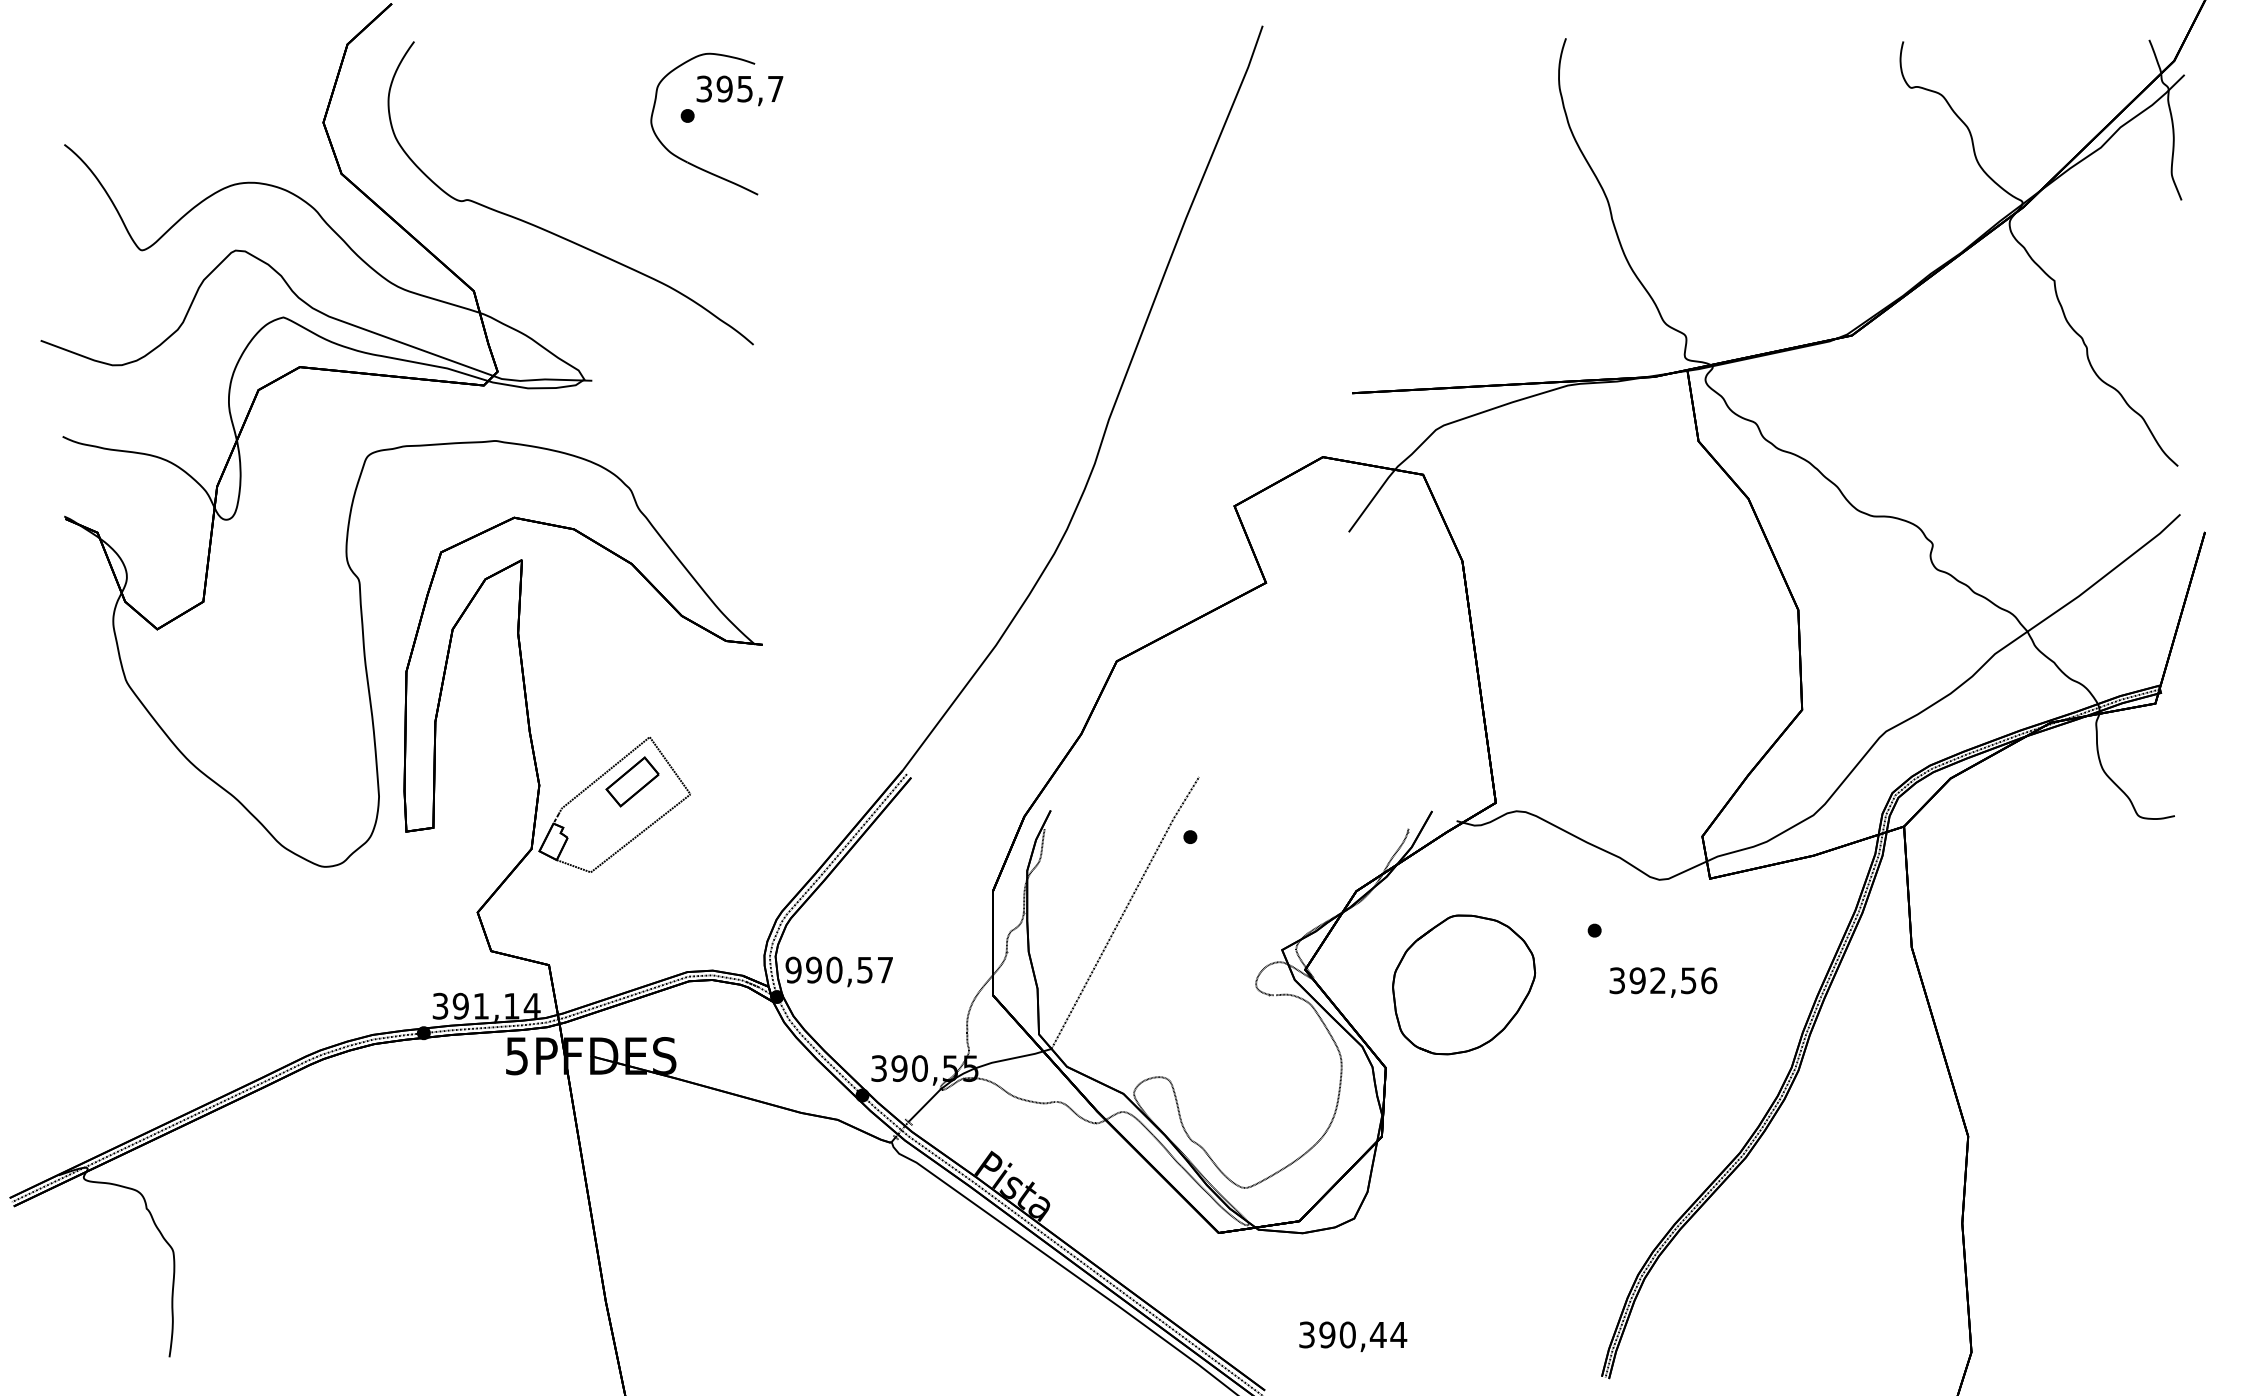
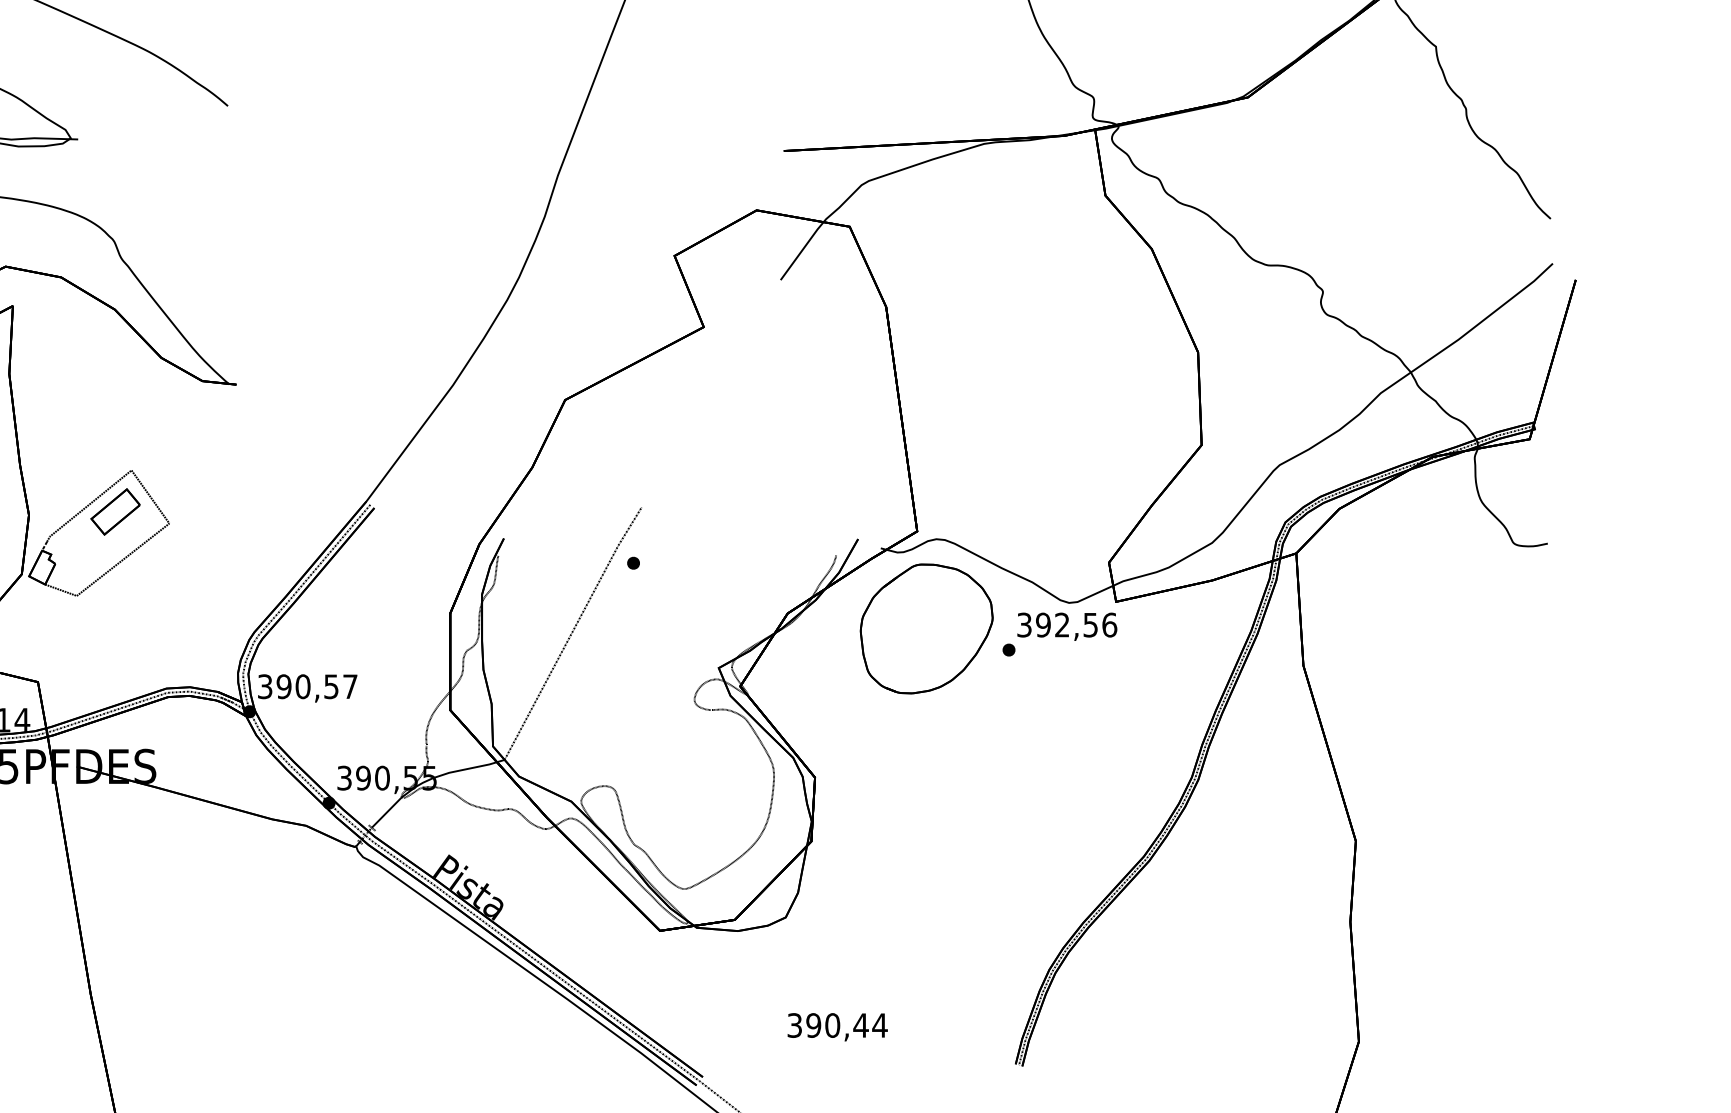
text: (793, 969) -> (265, 686), 990,57 -> 390,57
text: (1663, 982) -> (1067, 626), moved
part: (1464, 984) -> (927, 628), moved
text: (1353, 1336) -> (837, 1026), moved

